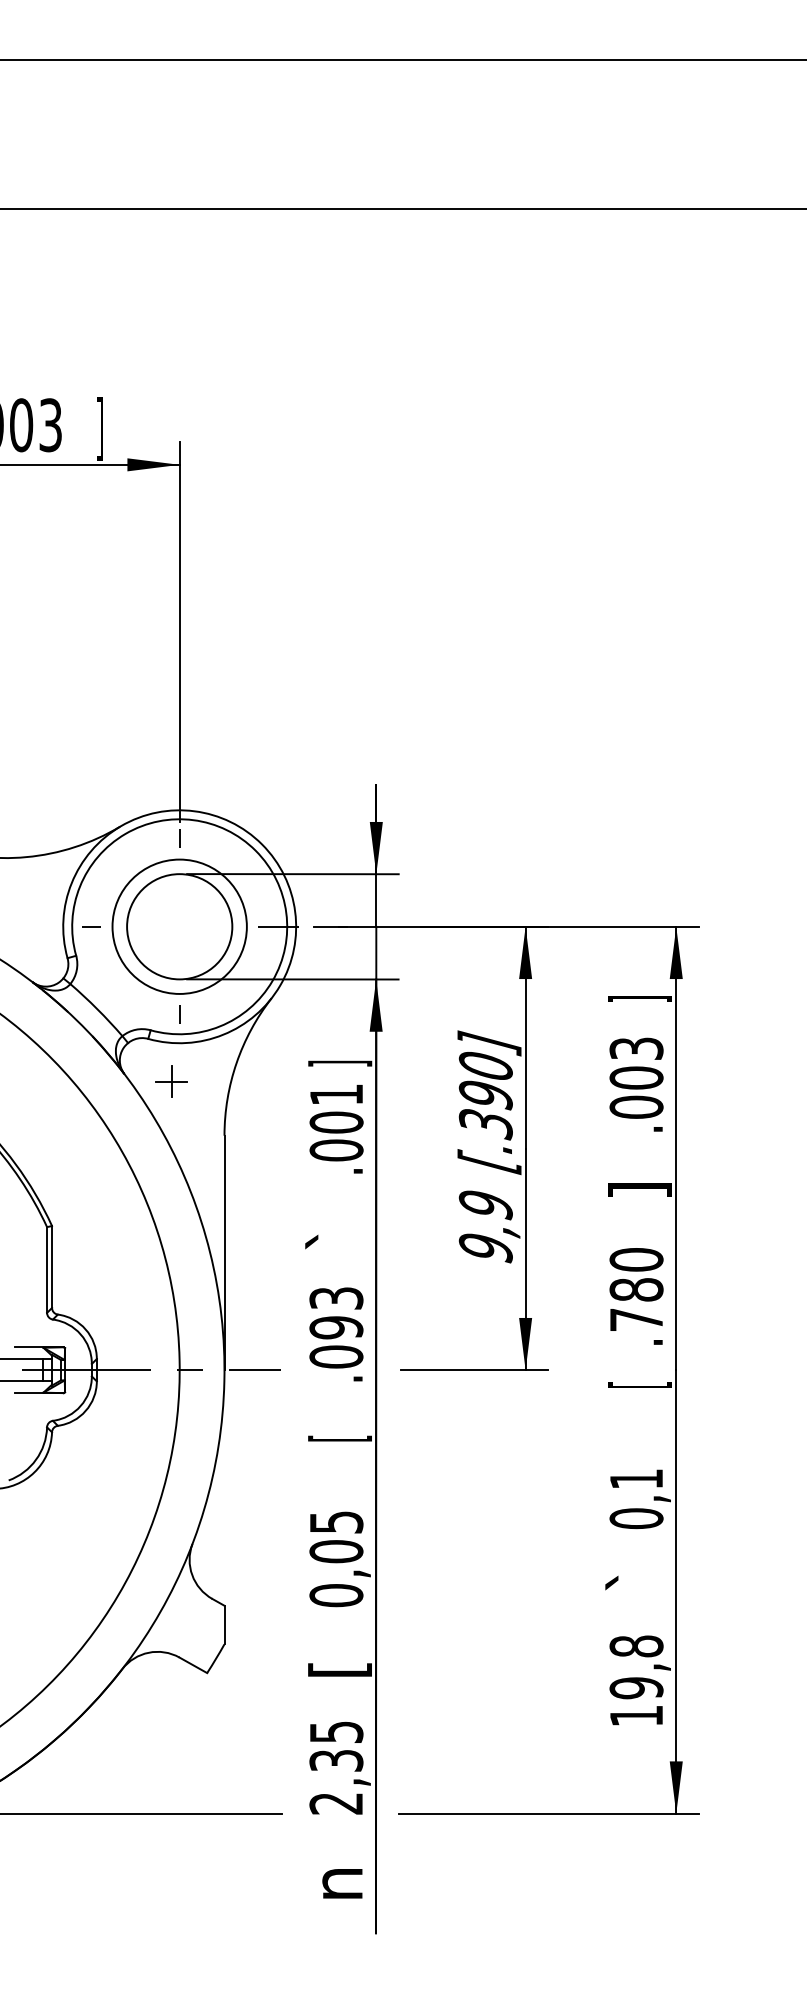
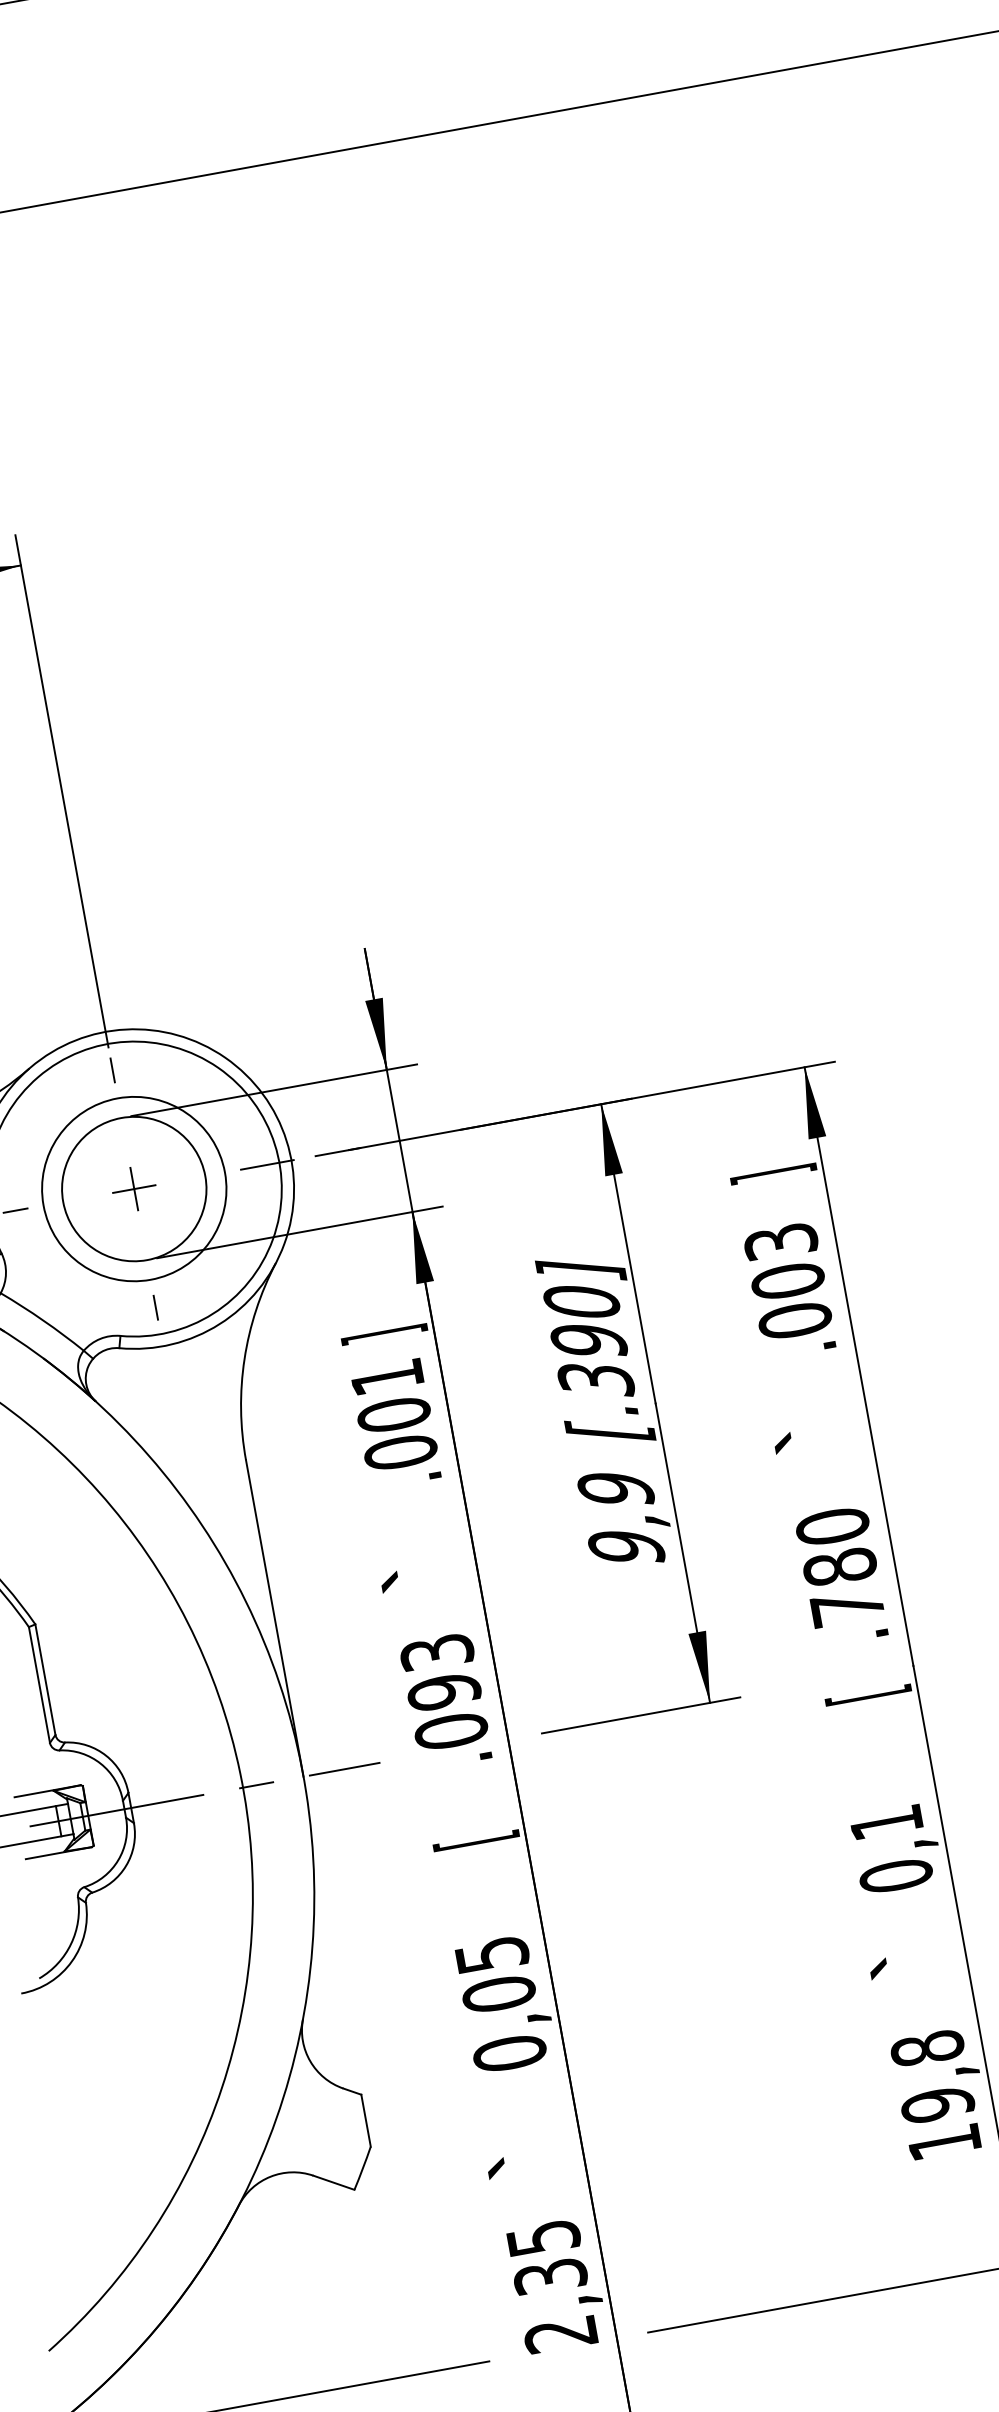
part: (171, 1081) -> (133, 1188), moved
text: (638, 1191) -> (818, 1433), ] -> `
text: (338, 1673) -> (531, 2158), [ -> `

